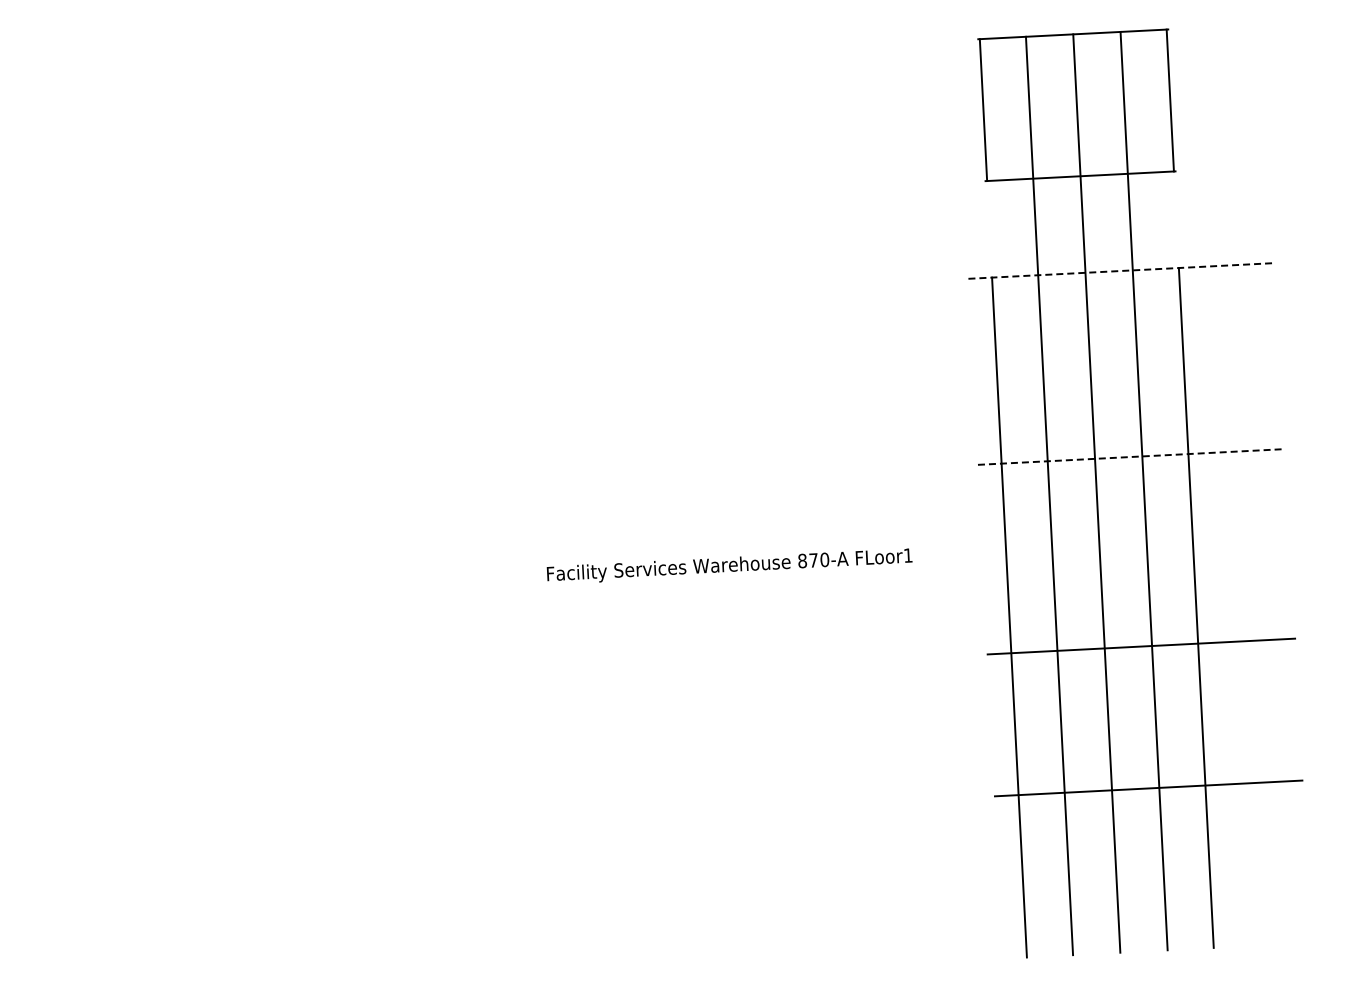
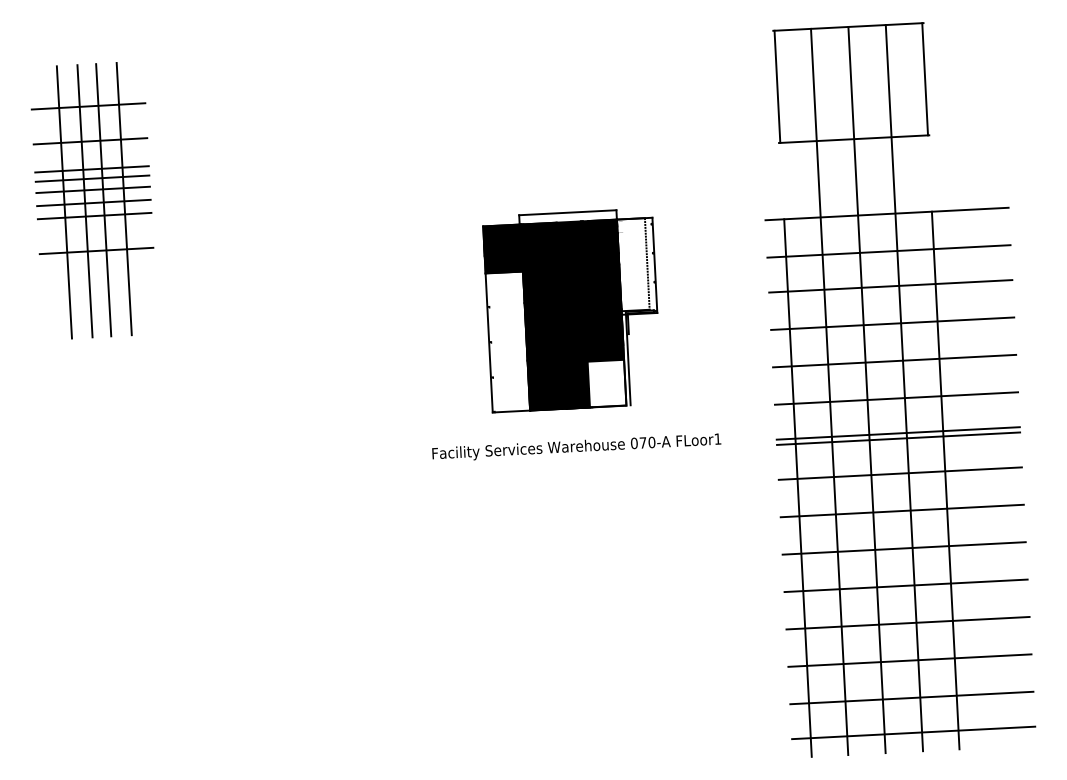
part: (117, 254) -> (92, 201), added
line: (1122, 270) -> (887, 213), dashed -> solid
line: (1124, 318) -> (888, 251), added
line: (1126, 362) -> (890, 286), added
part: (721, 393) -> (570, 310), added
line: (1128, 409) -> (892, 323), added
line: (1131, 456) -> (894, 360), dashed -> solid
line: (1133, 504) -> (896, 398), added
line: (1136, 548) -> (898, 433), added
line: (1136, 554) -> (898, 438), added
text: (802, 561) -> (634, 443), 870-A -> 070-A
line: (1138, 599) -> (899, 473), added
line: (1143, 693) -> (903, 548), added
line: (1145, 741) -> (905, 586), added
line: (1150, 835) -> (909, 660), added
line: (1153, 882) -> (911, 697), added
line: (1155, 927) -> (913, 733), added

